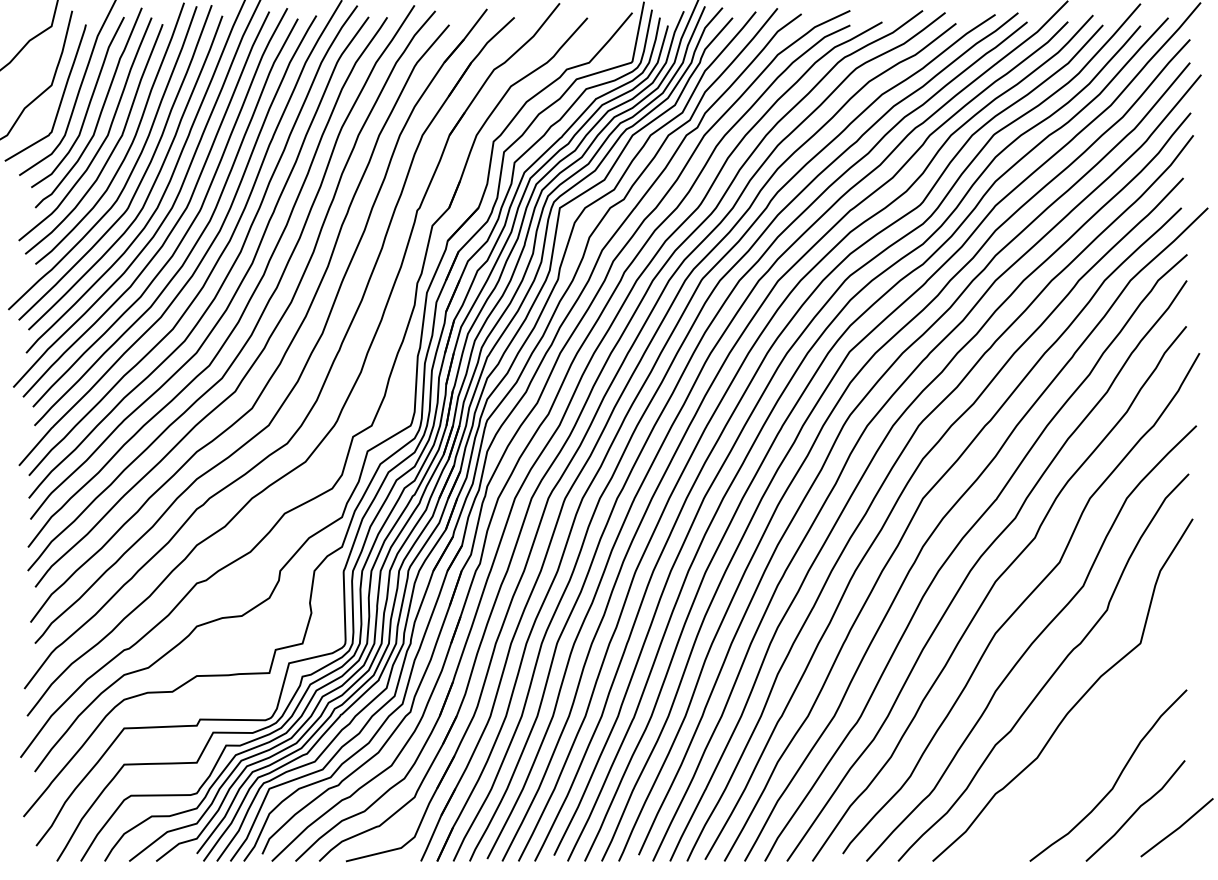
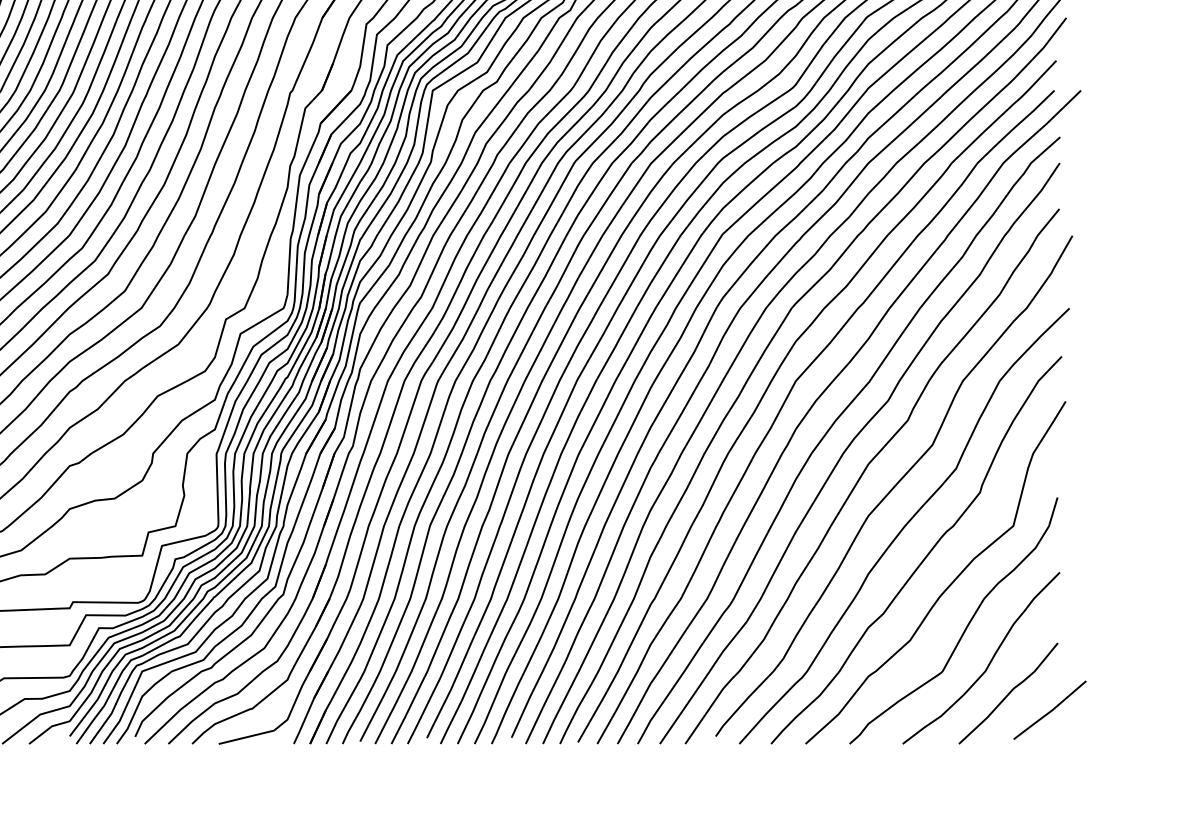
curve: (1093, 743) -> (966, 626), added

